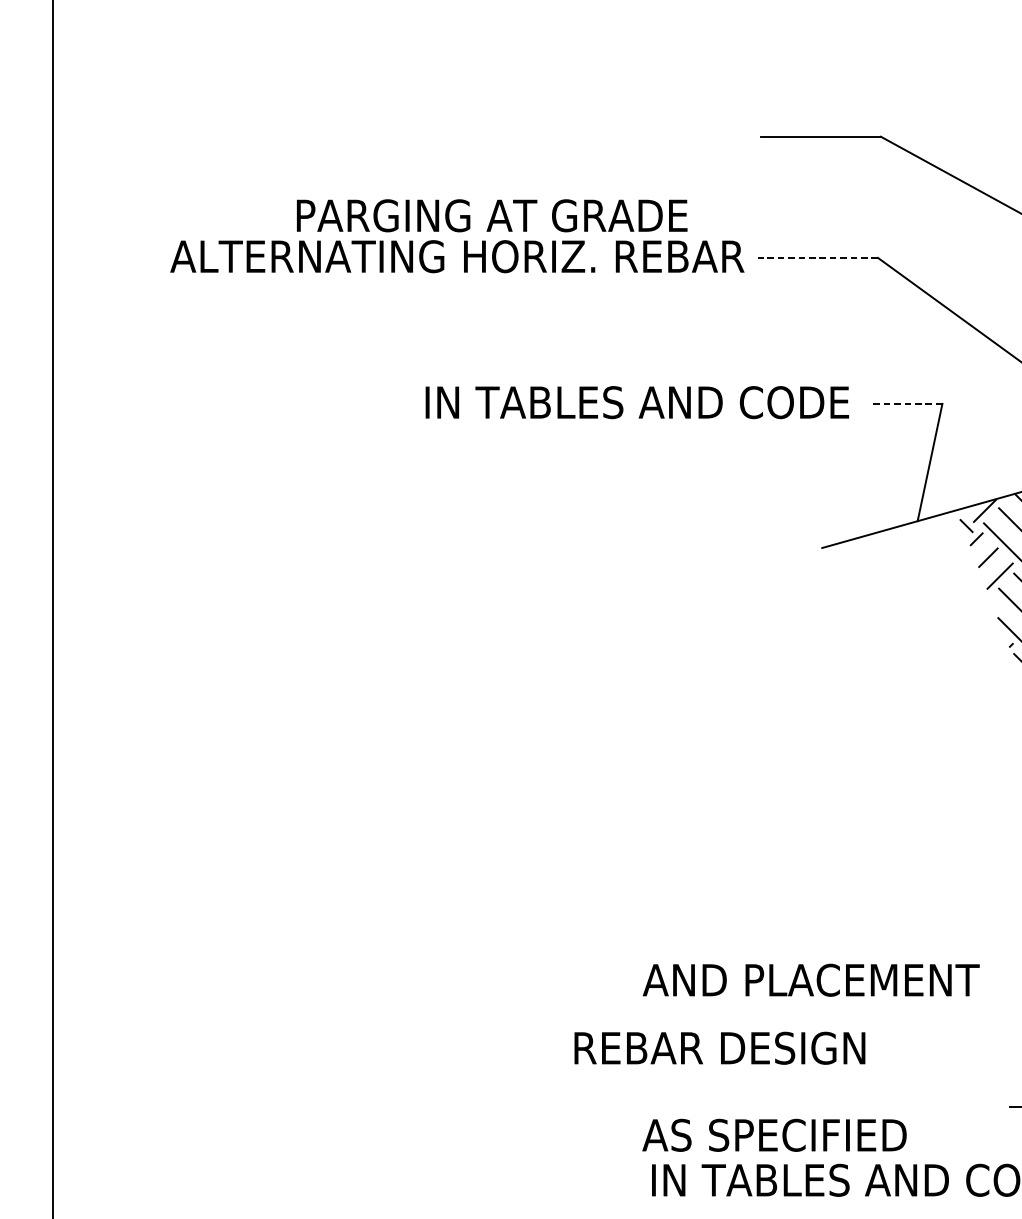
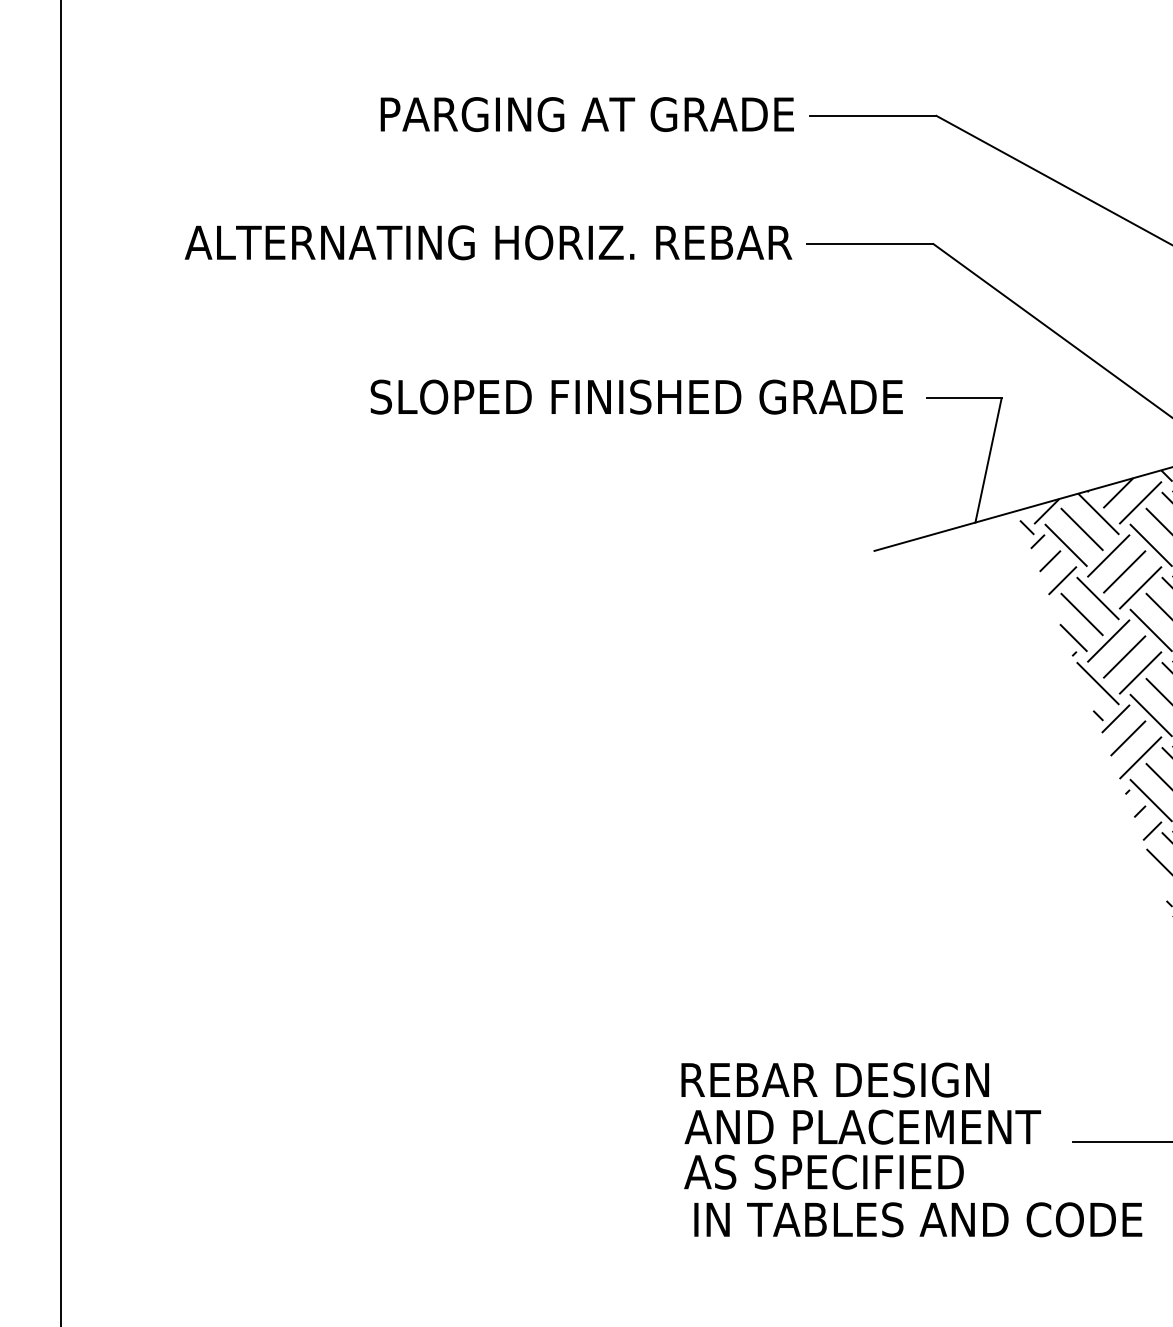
text: (491, 215) -> (586, 114), moved
line: (817, 258) -> (869, 244), dashed -> solid
text: (570, 402) -> (608, 396), IN TABLES AND CODE -> SLOPED FINISHED GRADE
line: (907, 403) -> (964, 398), dashed -> solid
text: (810, 979) -> (862, 1126), moved
text: (719, 1047) -> (834, 1079), moved

